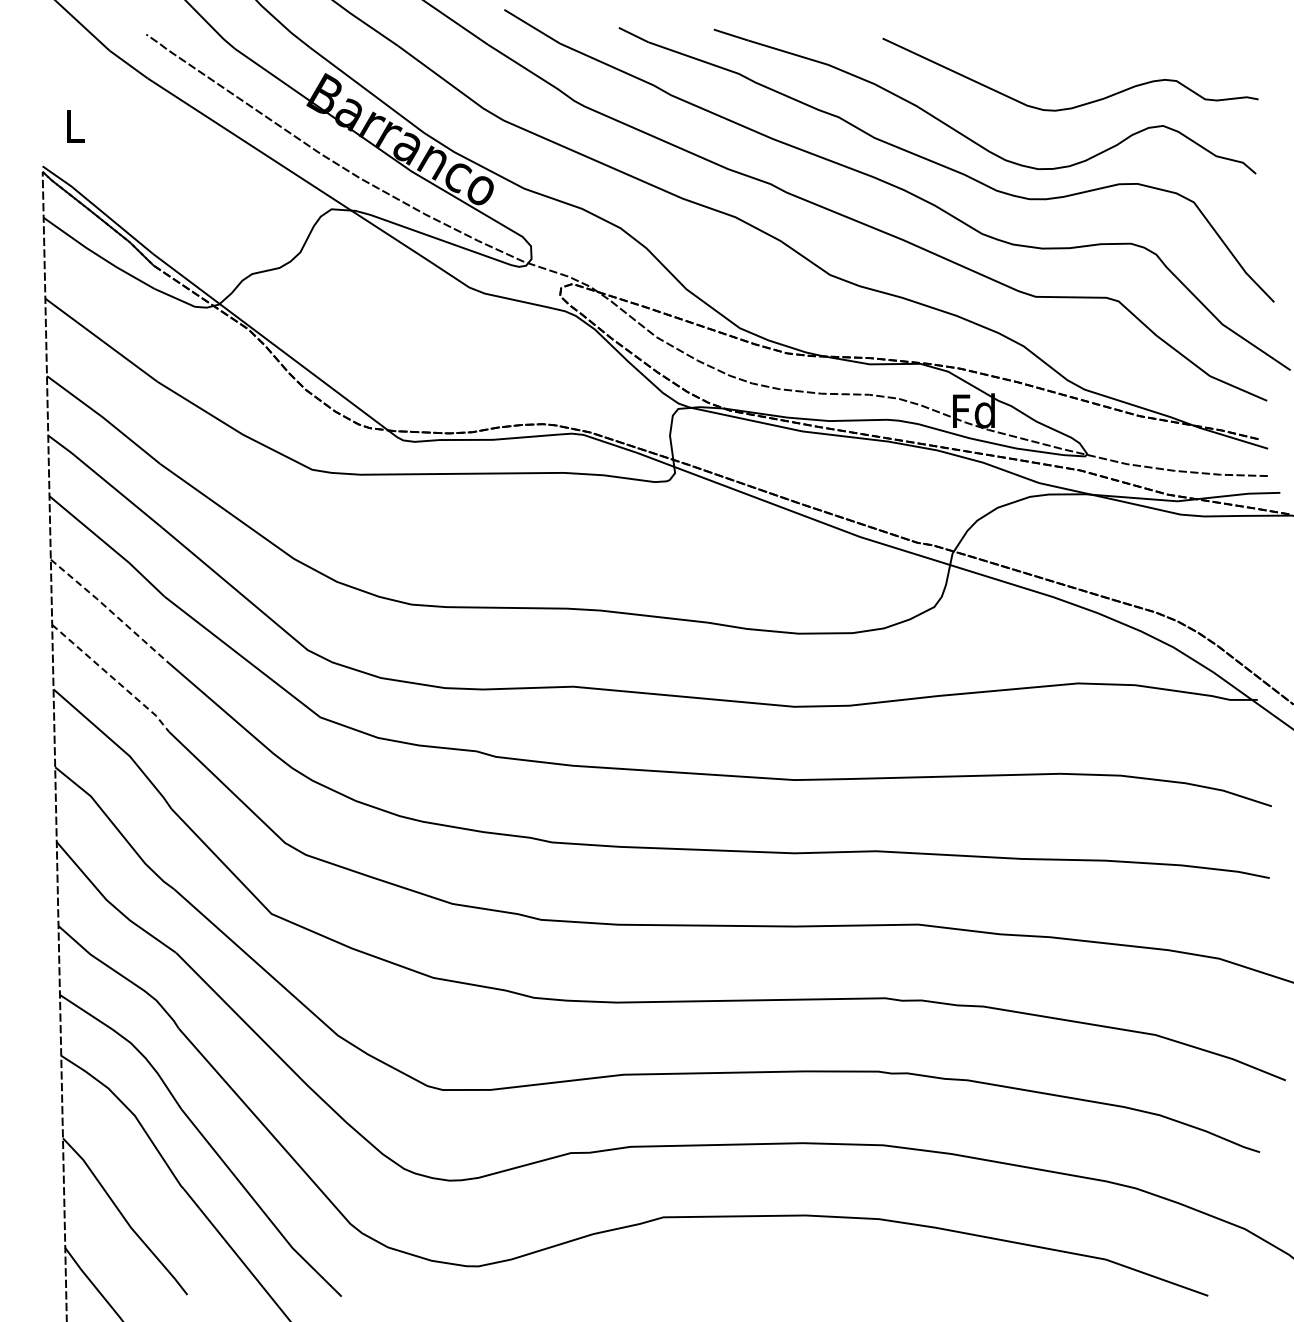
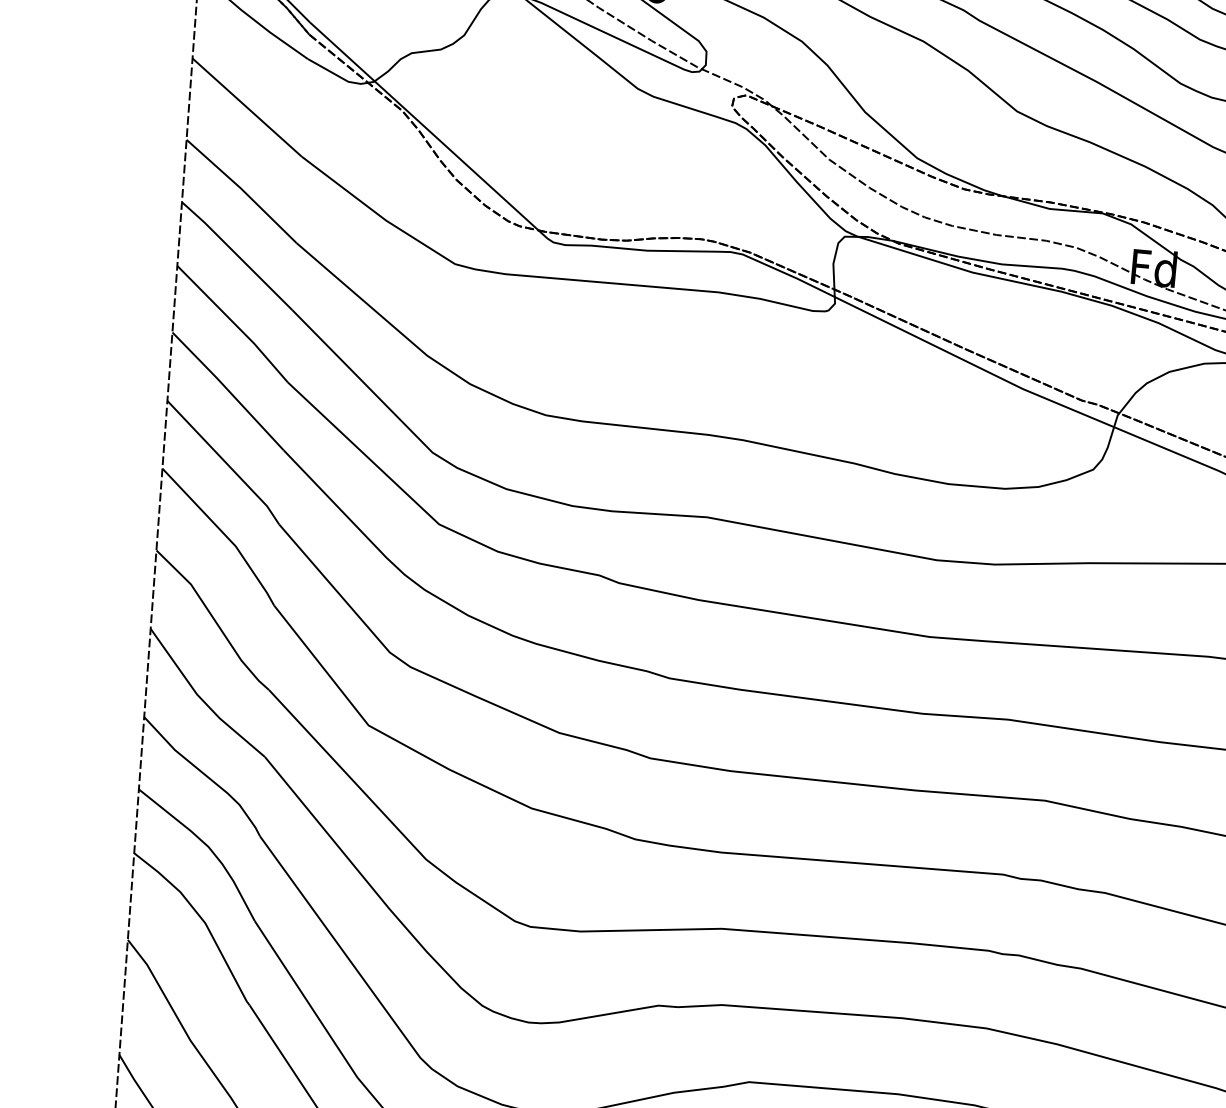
line: (108, 609) -> (227, 390), dashed -> solid
line: (112, 677) -> (225, 462), dashed -> solid

